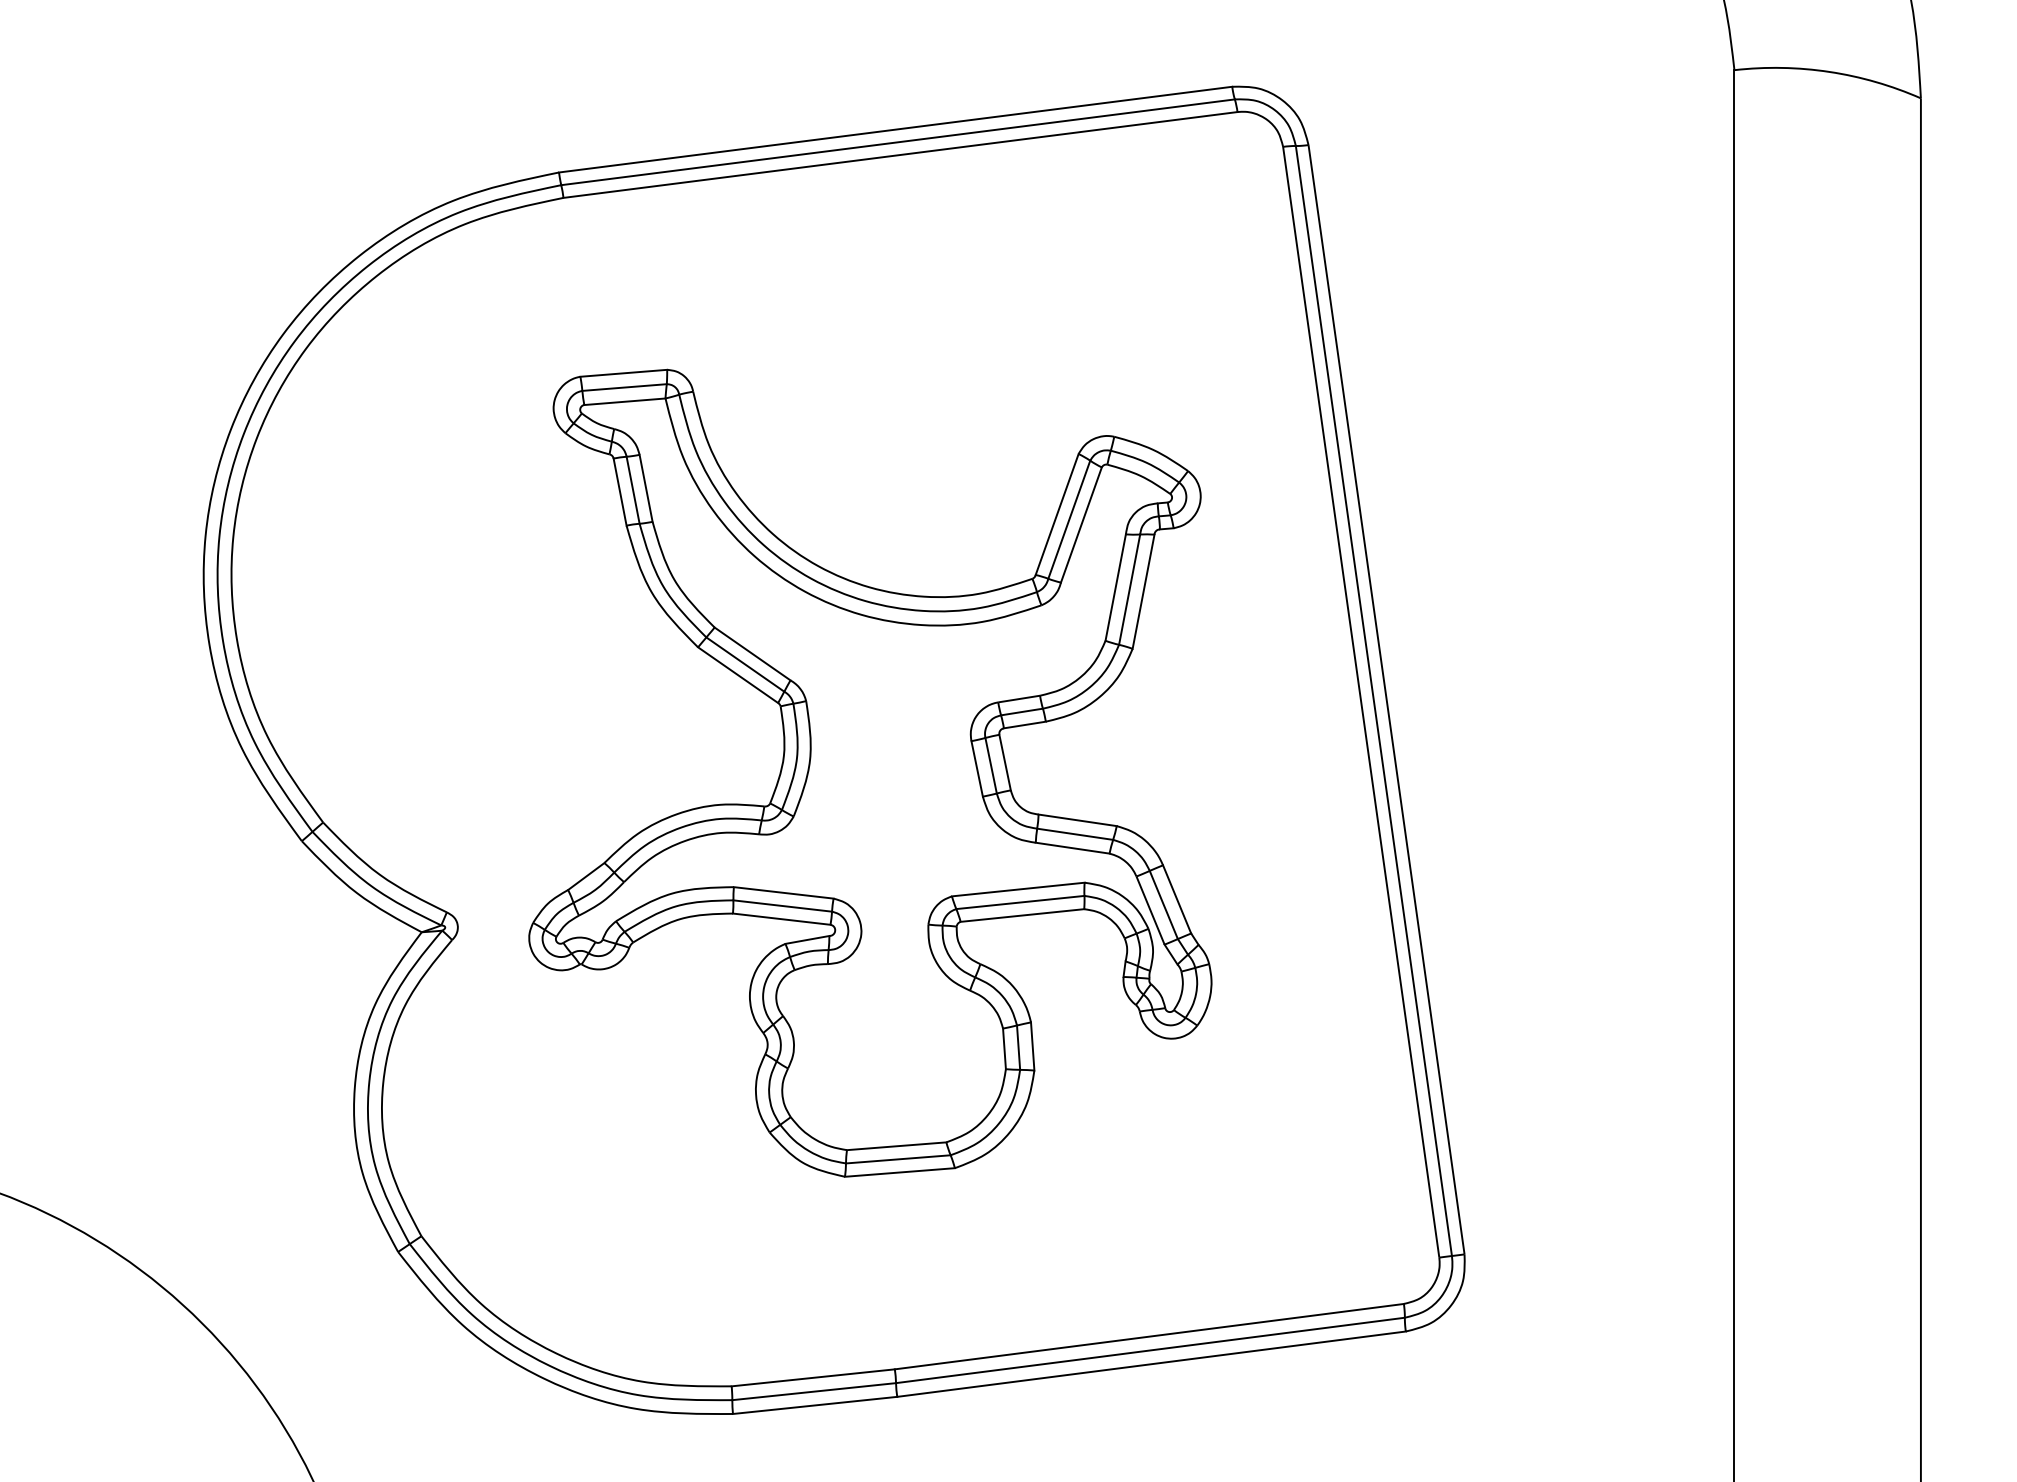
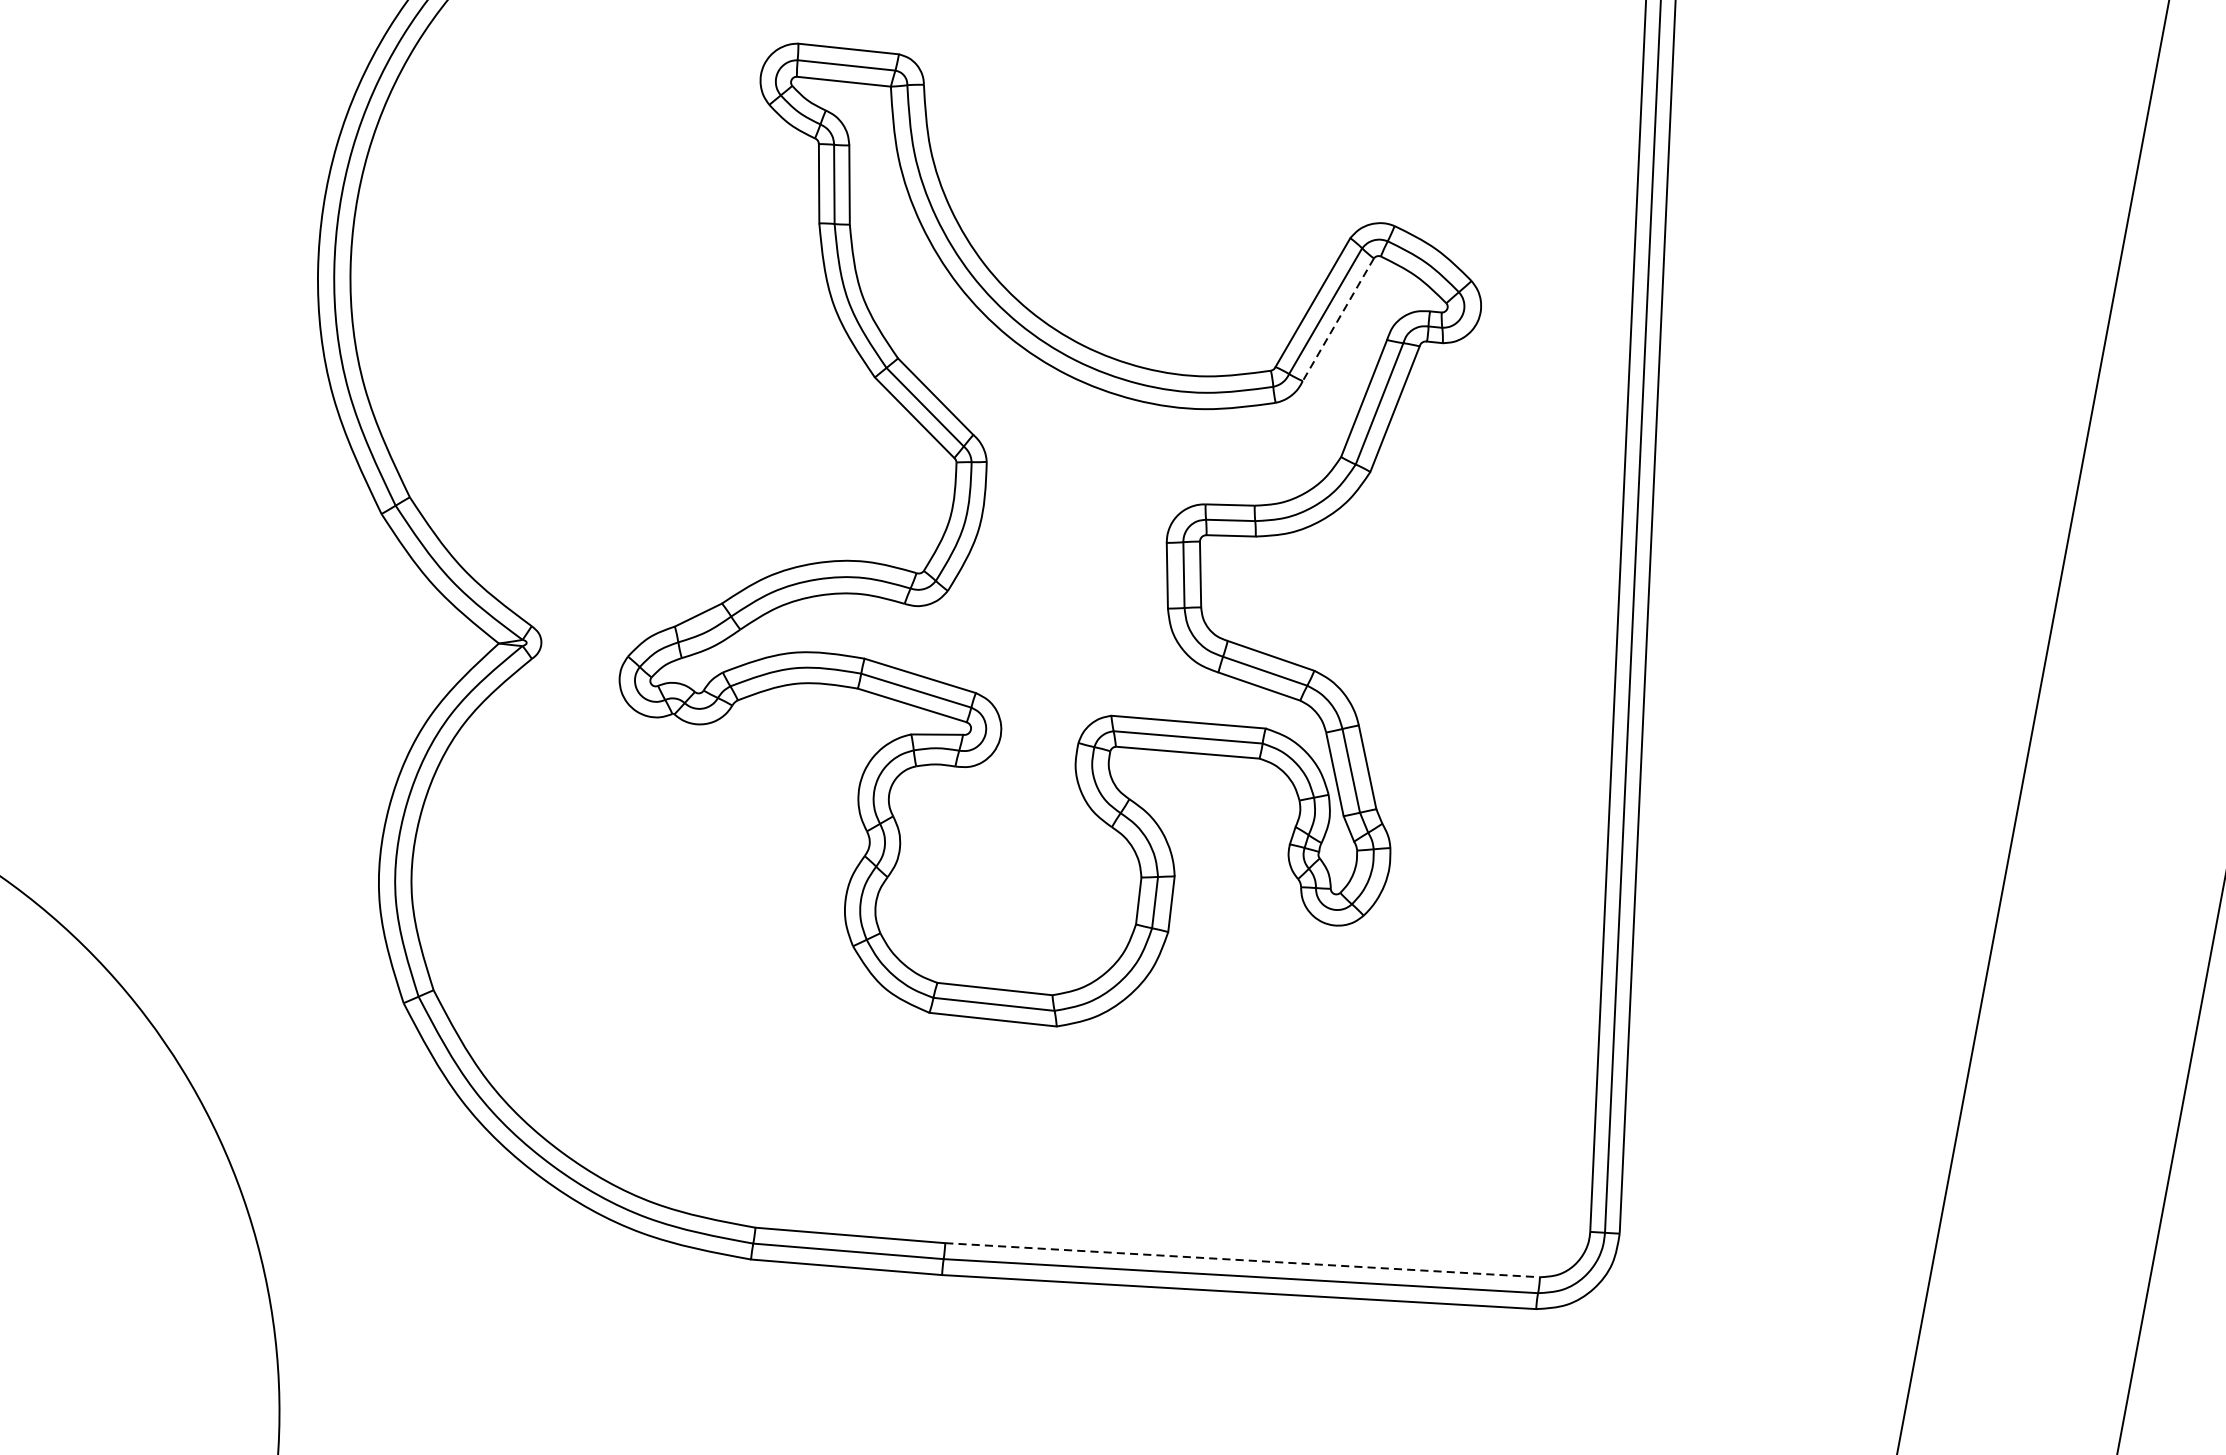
line: (1081, 525) -> (1338, 320), solid -> dashed
line: (1149, 1336) -> (1242, 1260), solid -> dashed

